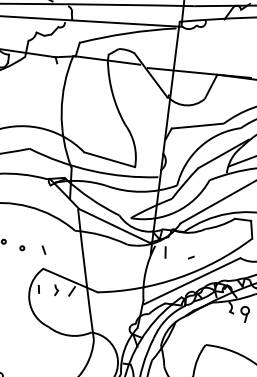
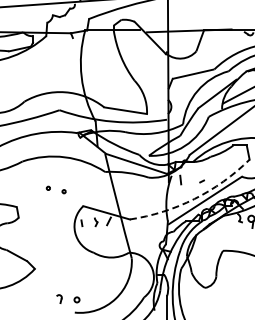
line: (43, 249) -> (81, 190), removed
arc: (179, 278) -> (194, 199), solid -> dashed

